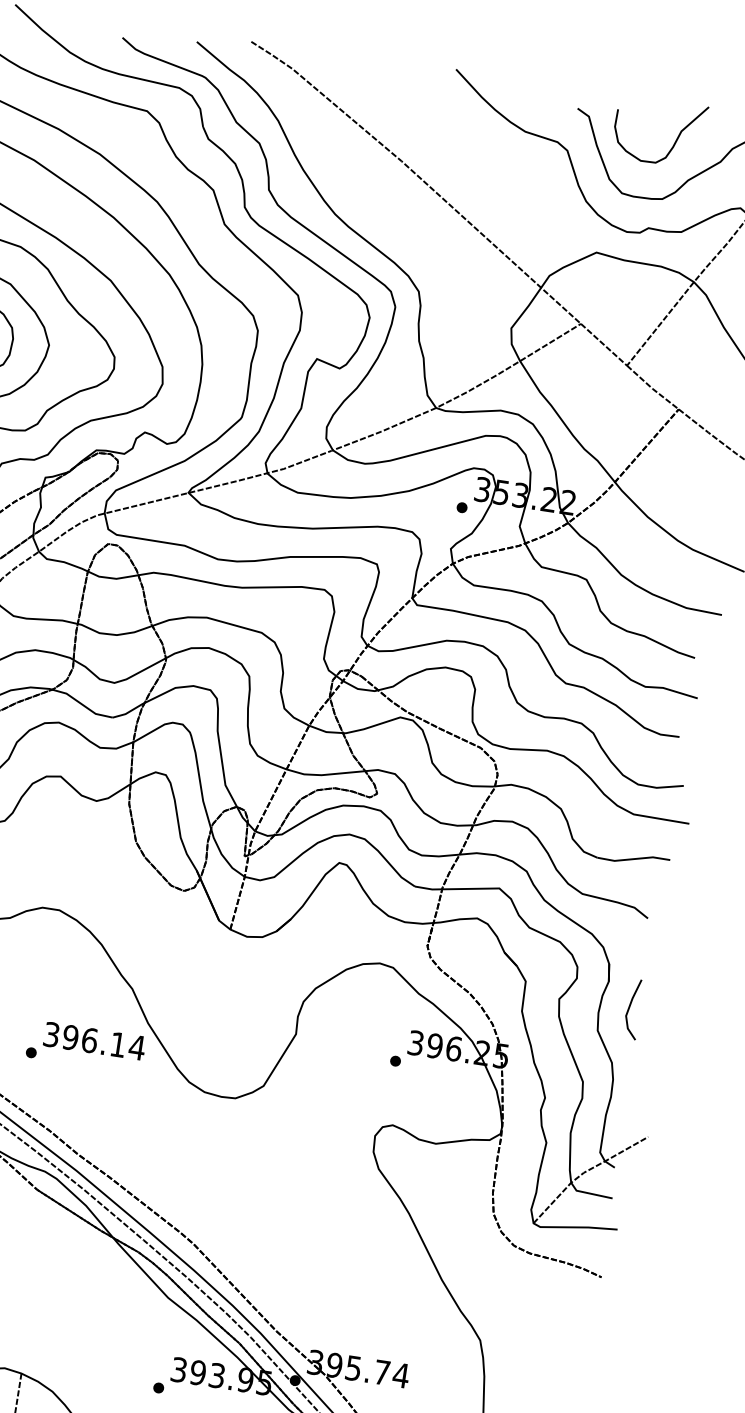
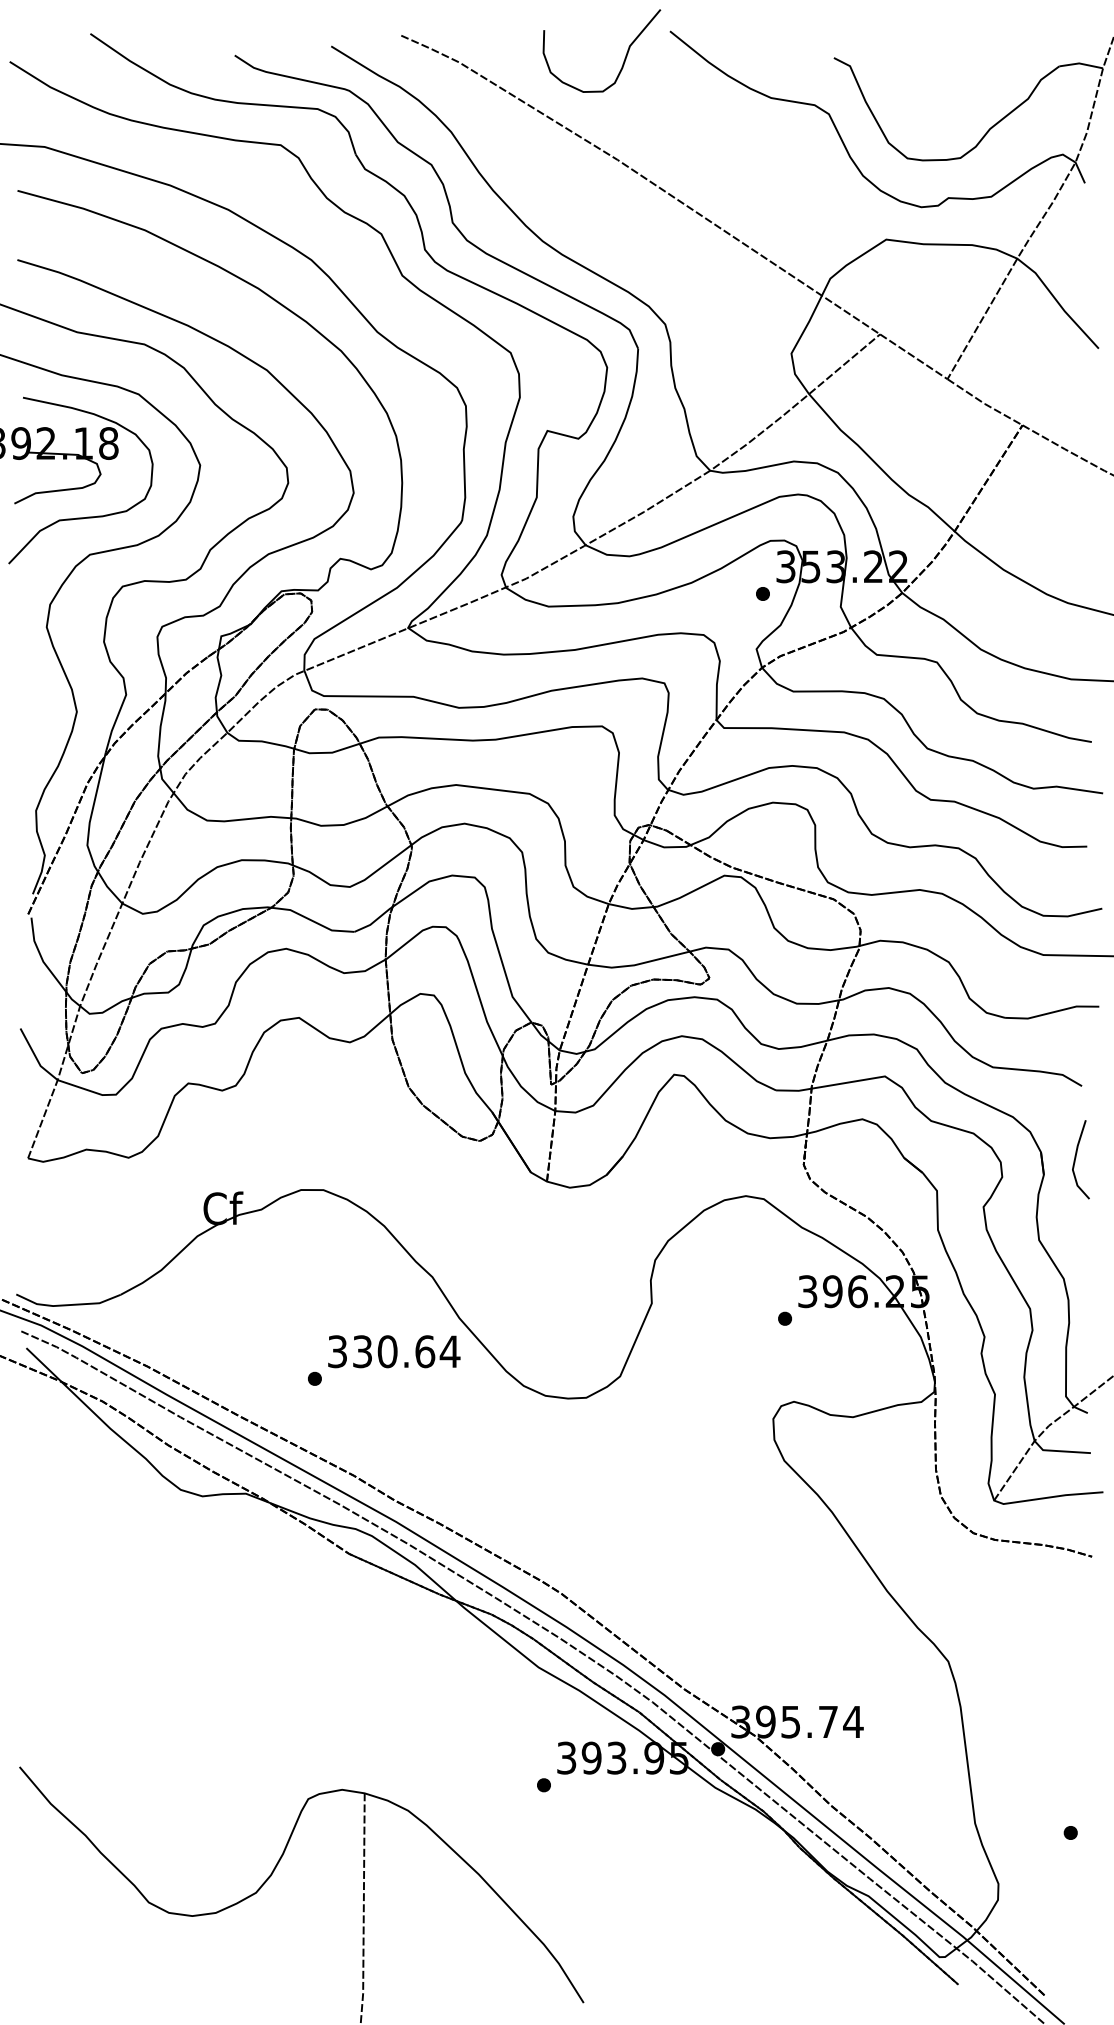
curve: (675, 140) -> (624, 58), moved
line: (630, 1007) -> (1076, 1158), moved
text: (94, 1041) -> (393, 1351), 396.14 -> 330.64

